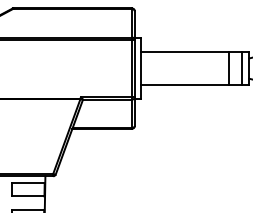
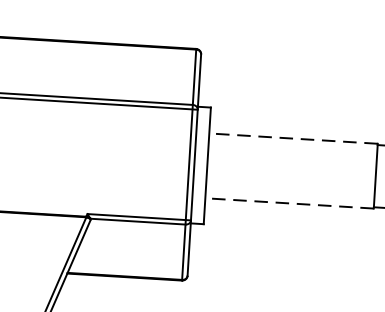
line: (185, 51) -> (294, 138), solid -> dashed
line: (185, 85) -> (290, 203), solid -> dashed

